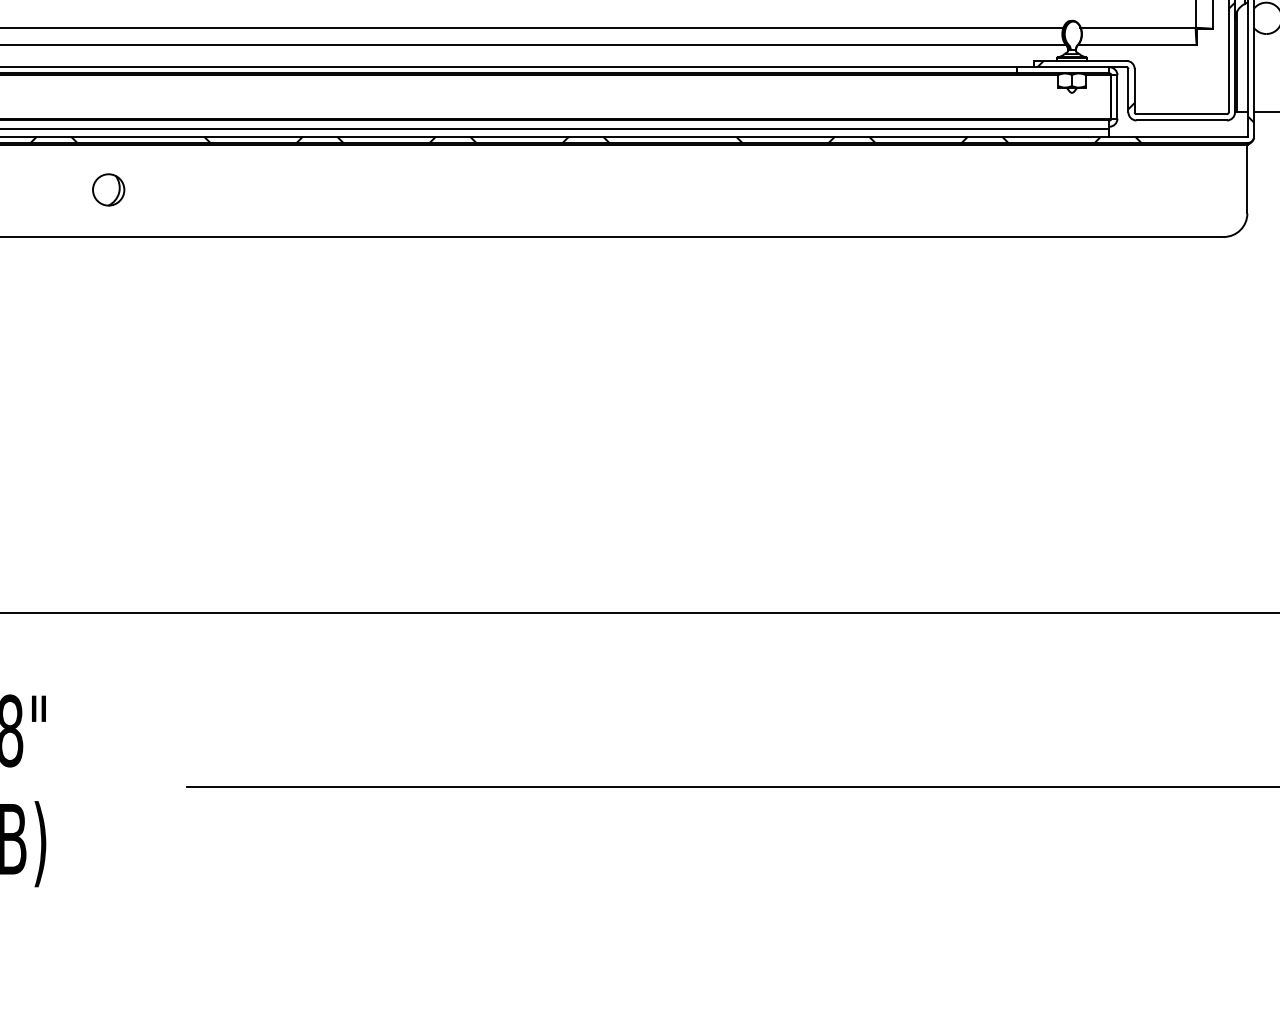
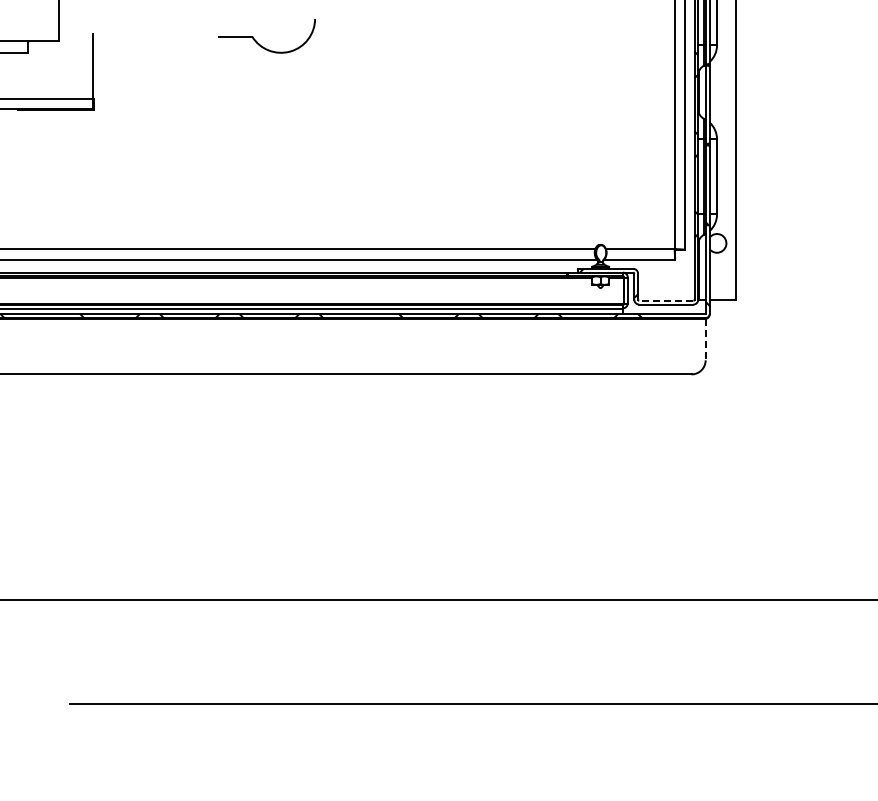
line: (1180, 113) -> (665, 300), solid -> dashed
line: (1247, 178) -> (705, 339), solid -> dashed
part: (109, 190) -> (23, 346), removed

